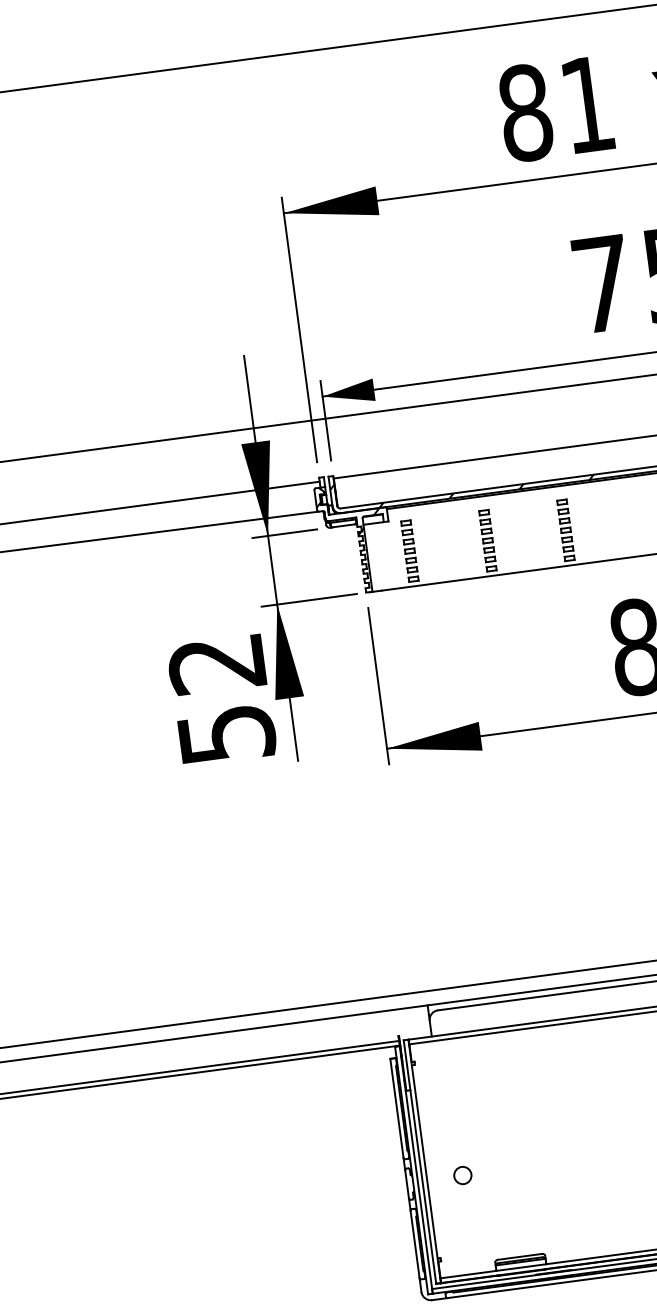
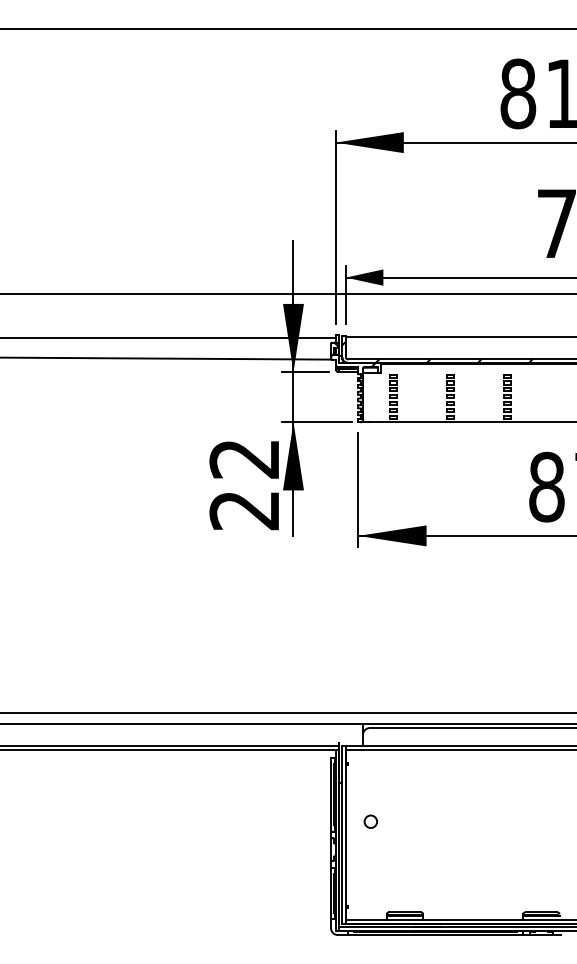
text: (226, 734) -> (244, 510), 52 -> 22
circle: (462, 1175) -> (370, 821), moved

